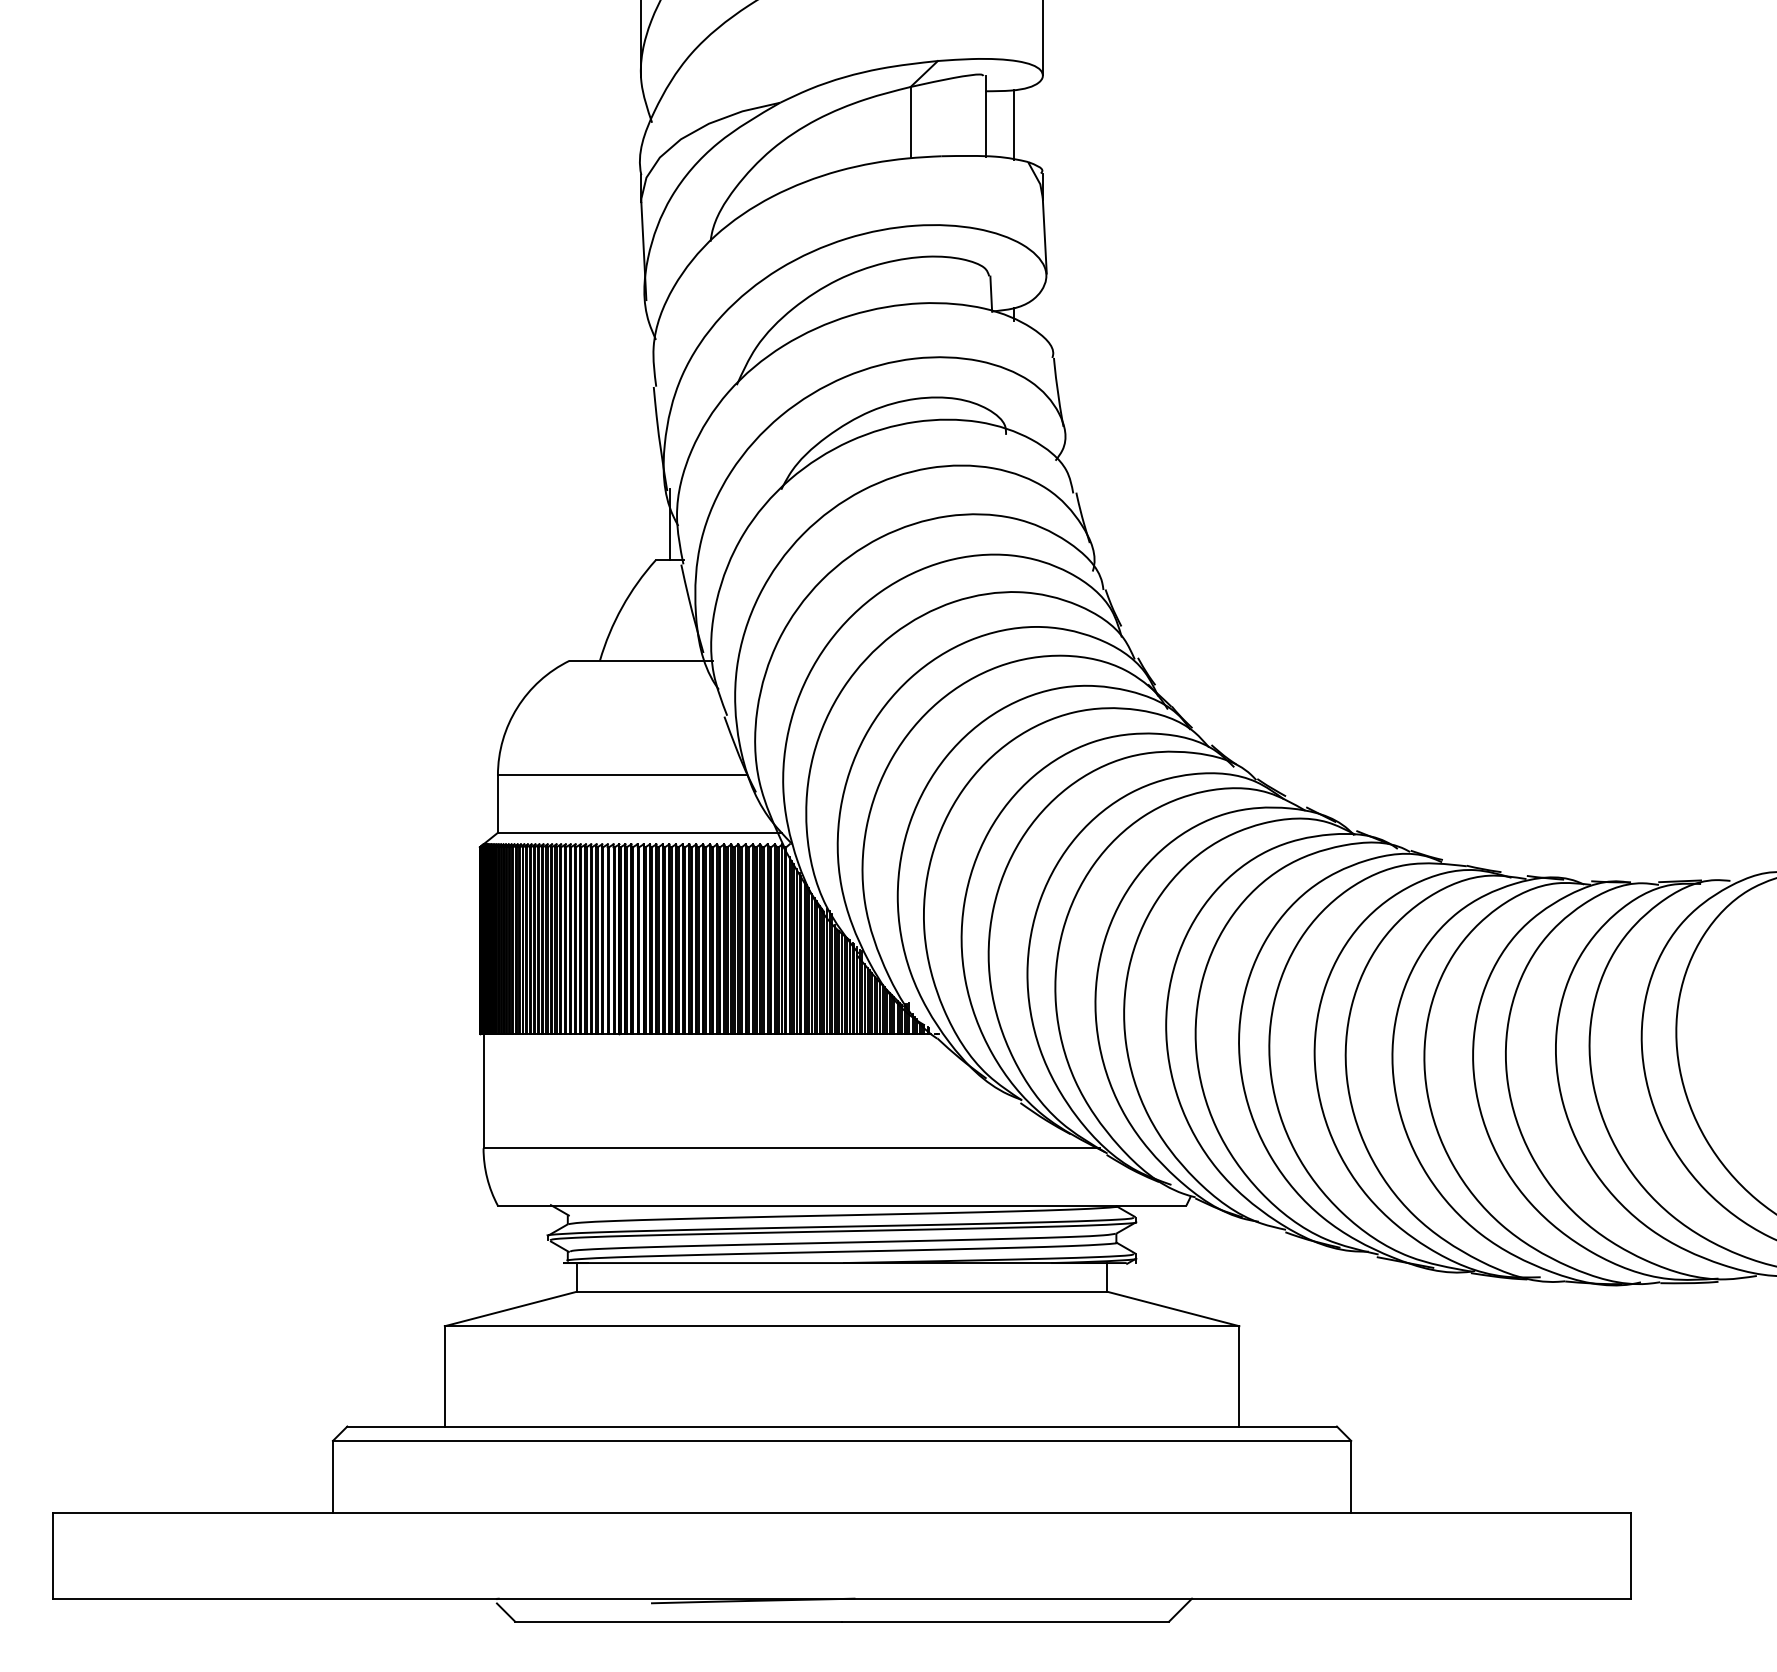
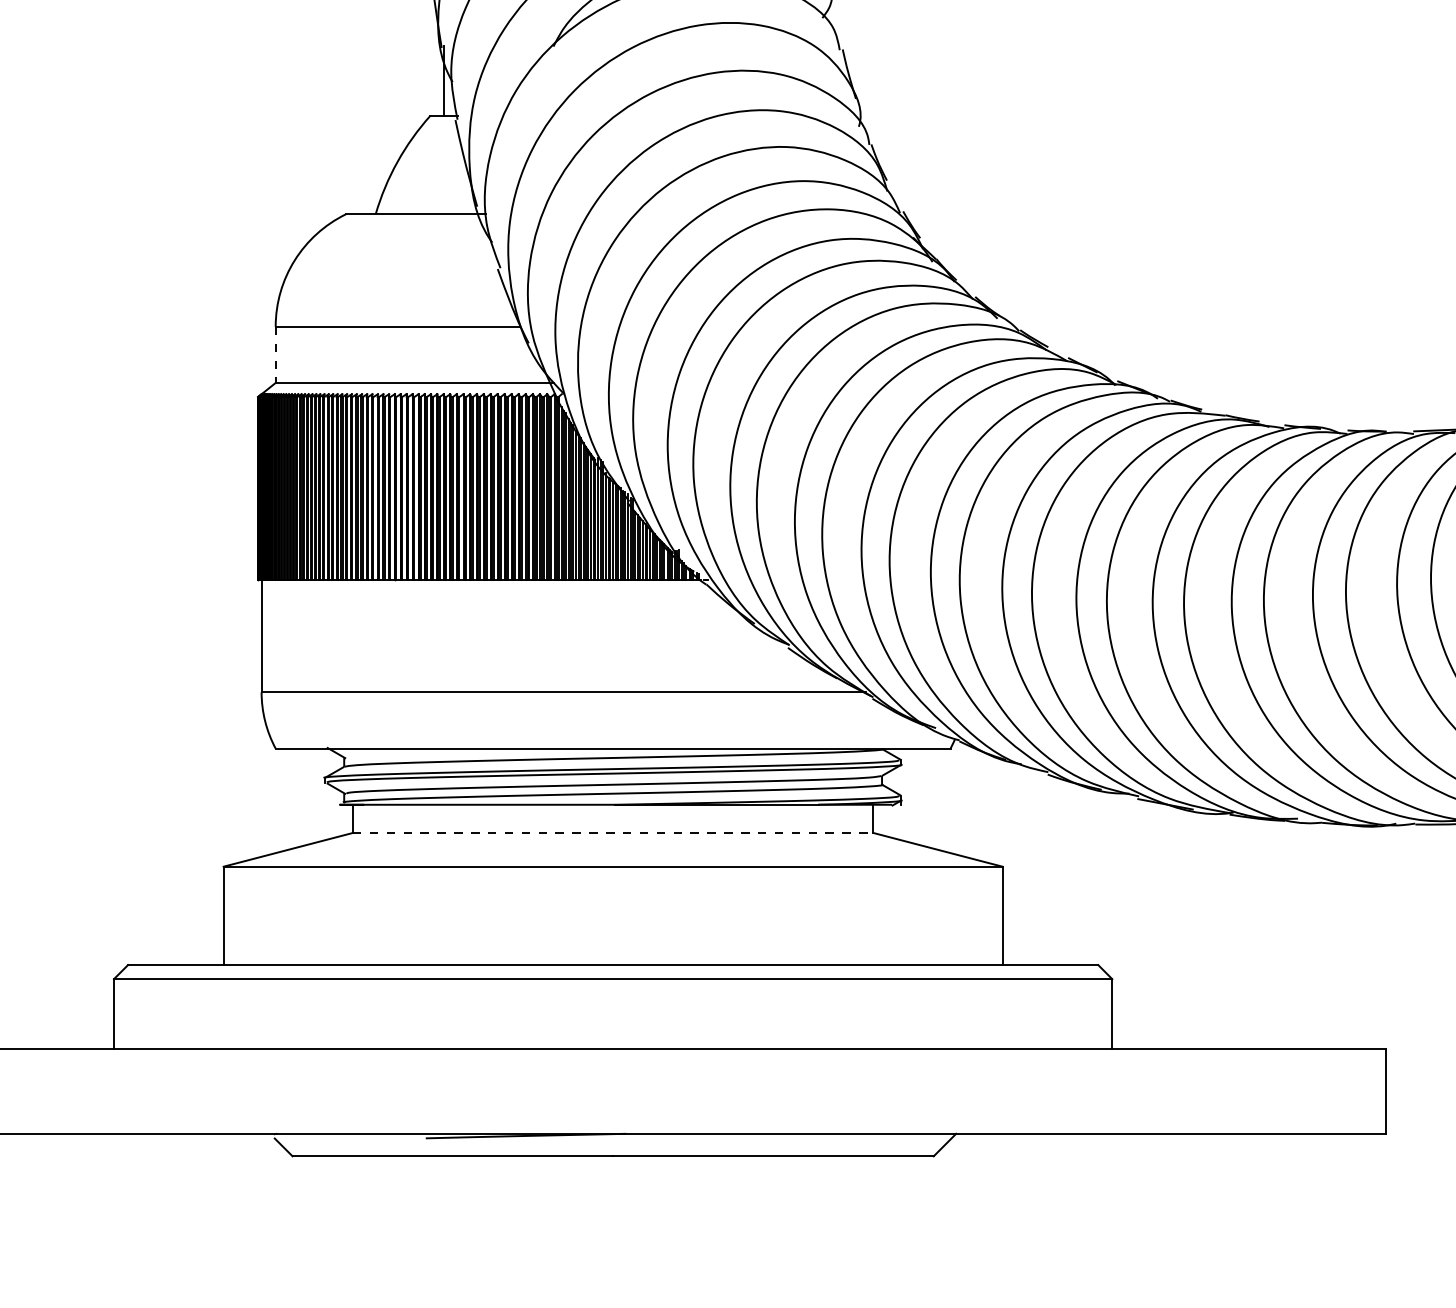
line: (497, 804) -> (275, 355), solid -> dashed
line: (842, 1291) -> (613, 832), solid -> dashed

